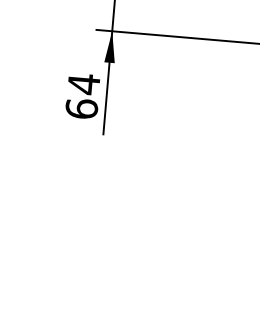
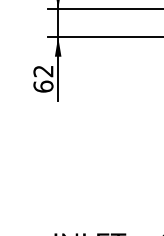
text: (83, 84) -> (43, 71), 64 -> 62

